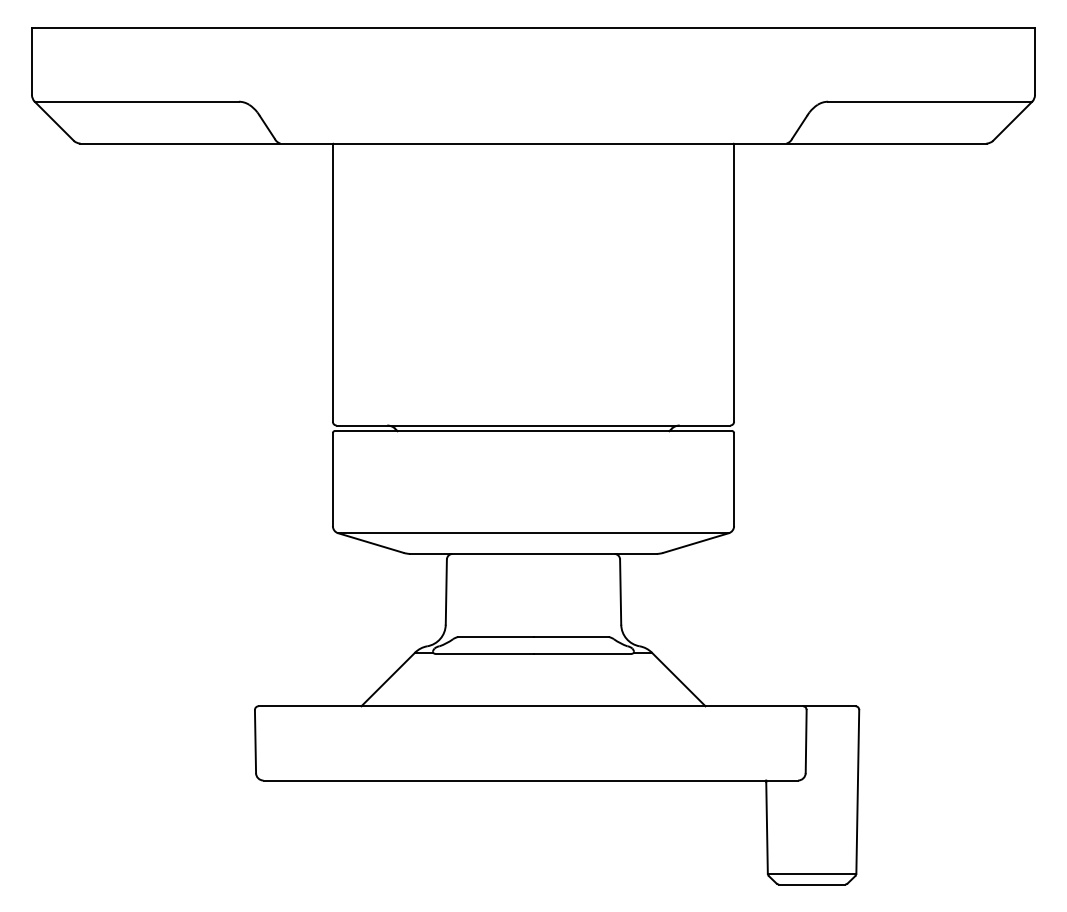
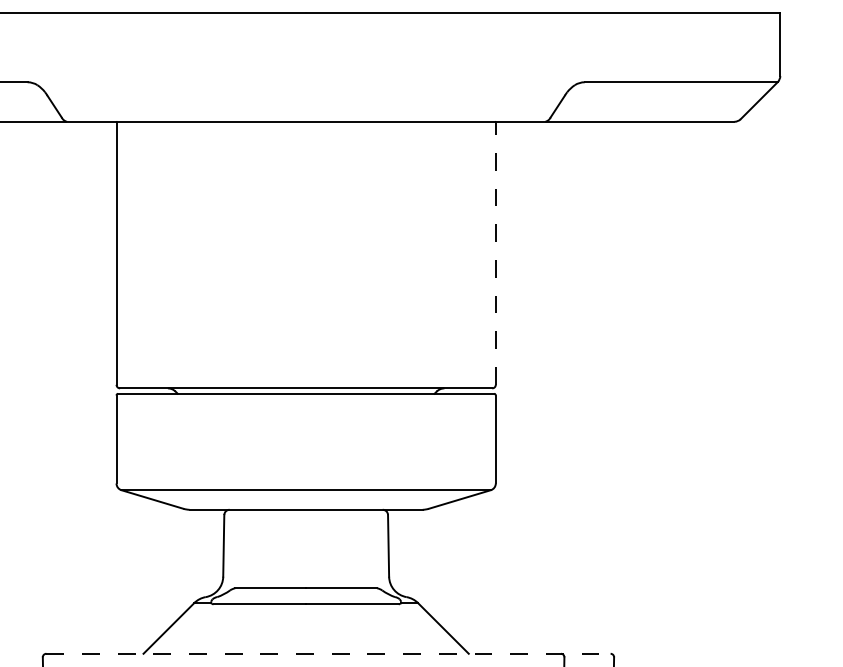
line: (734, 283) -> (496, 254), solid -> dashed
line: (557, 706) -> (328, 654), solid -> dashed

